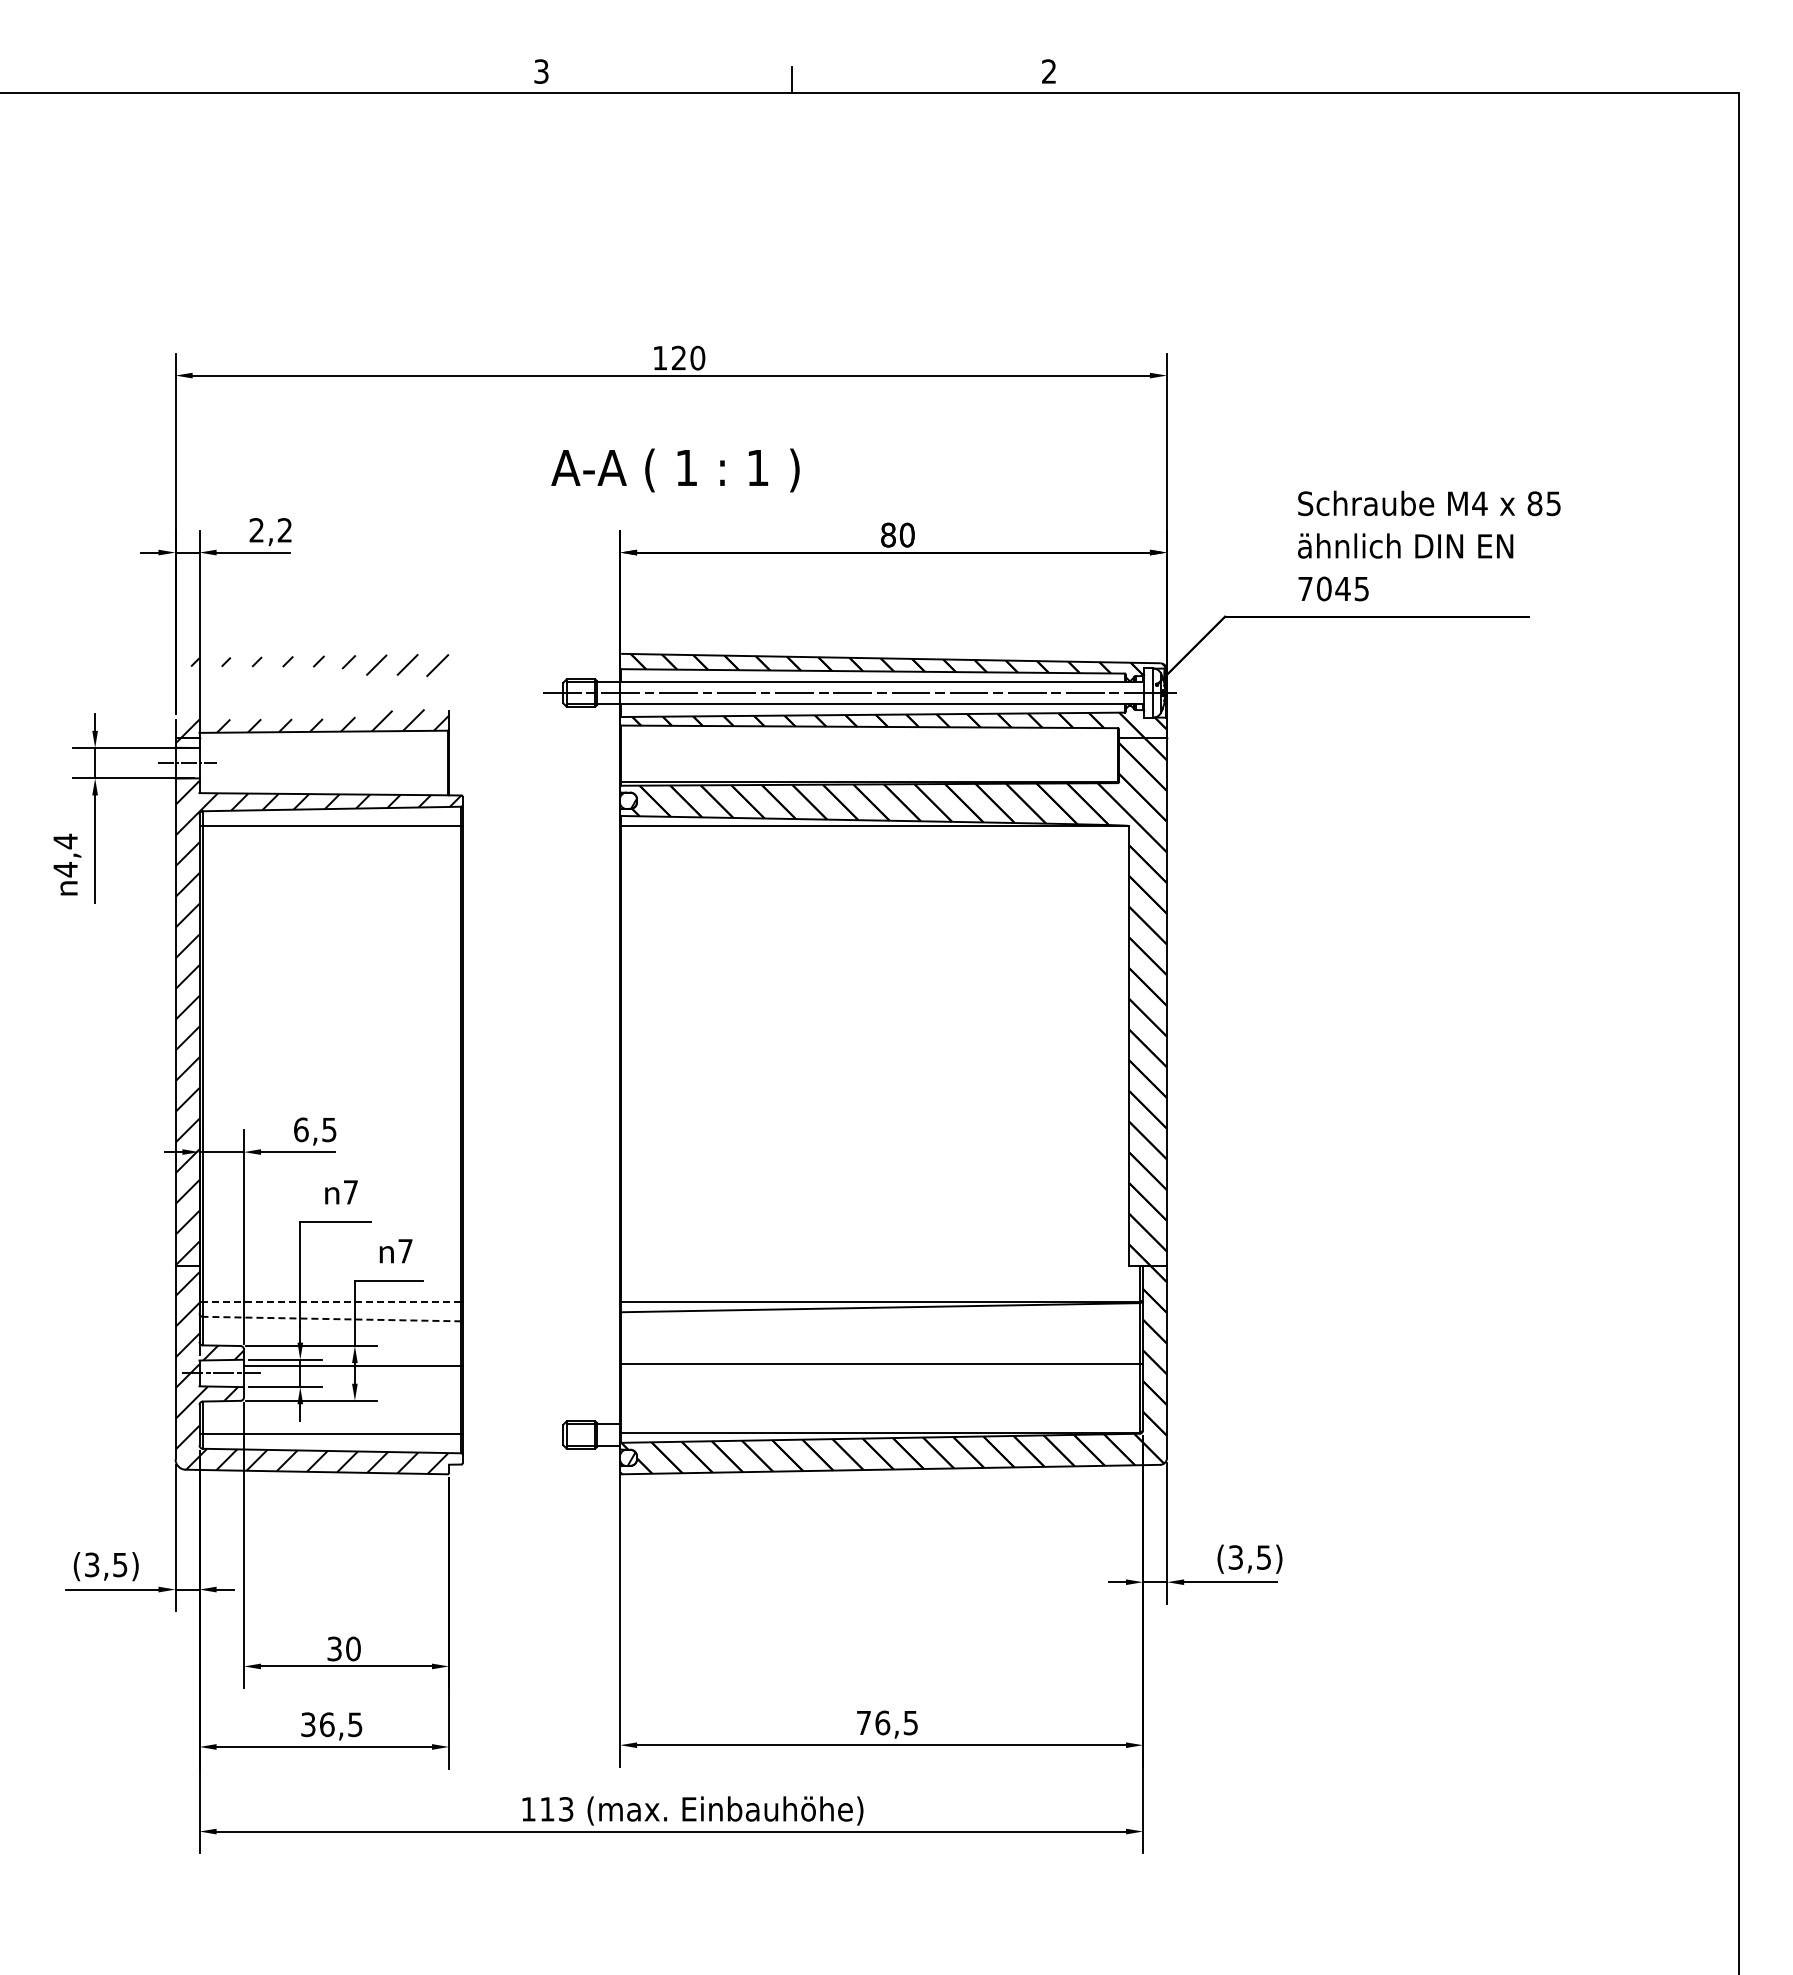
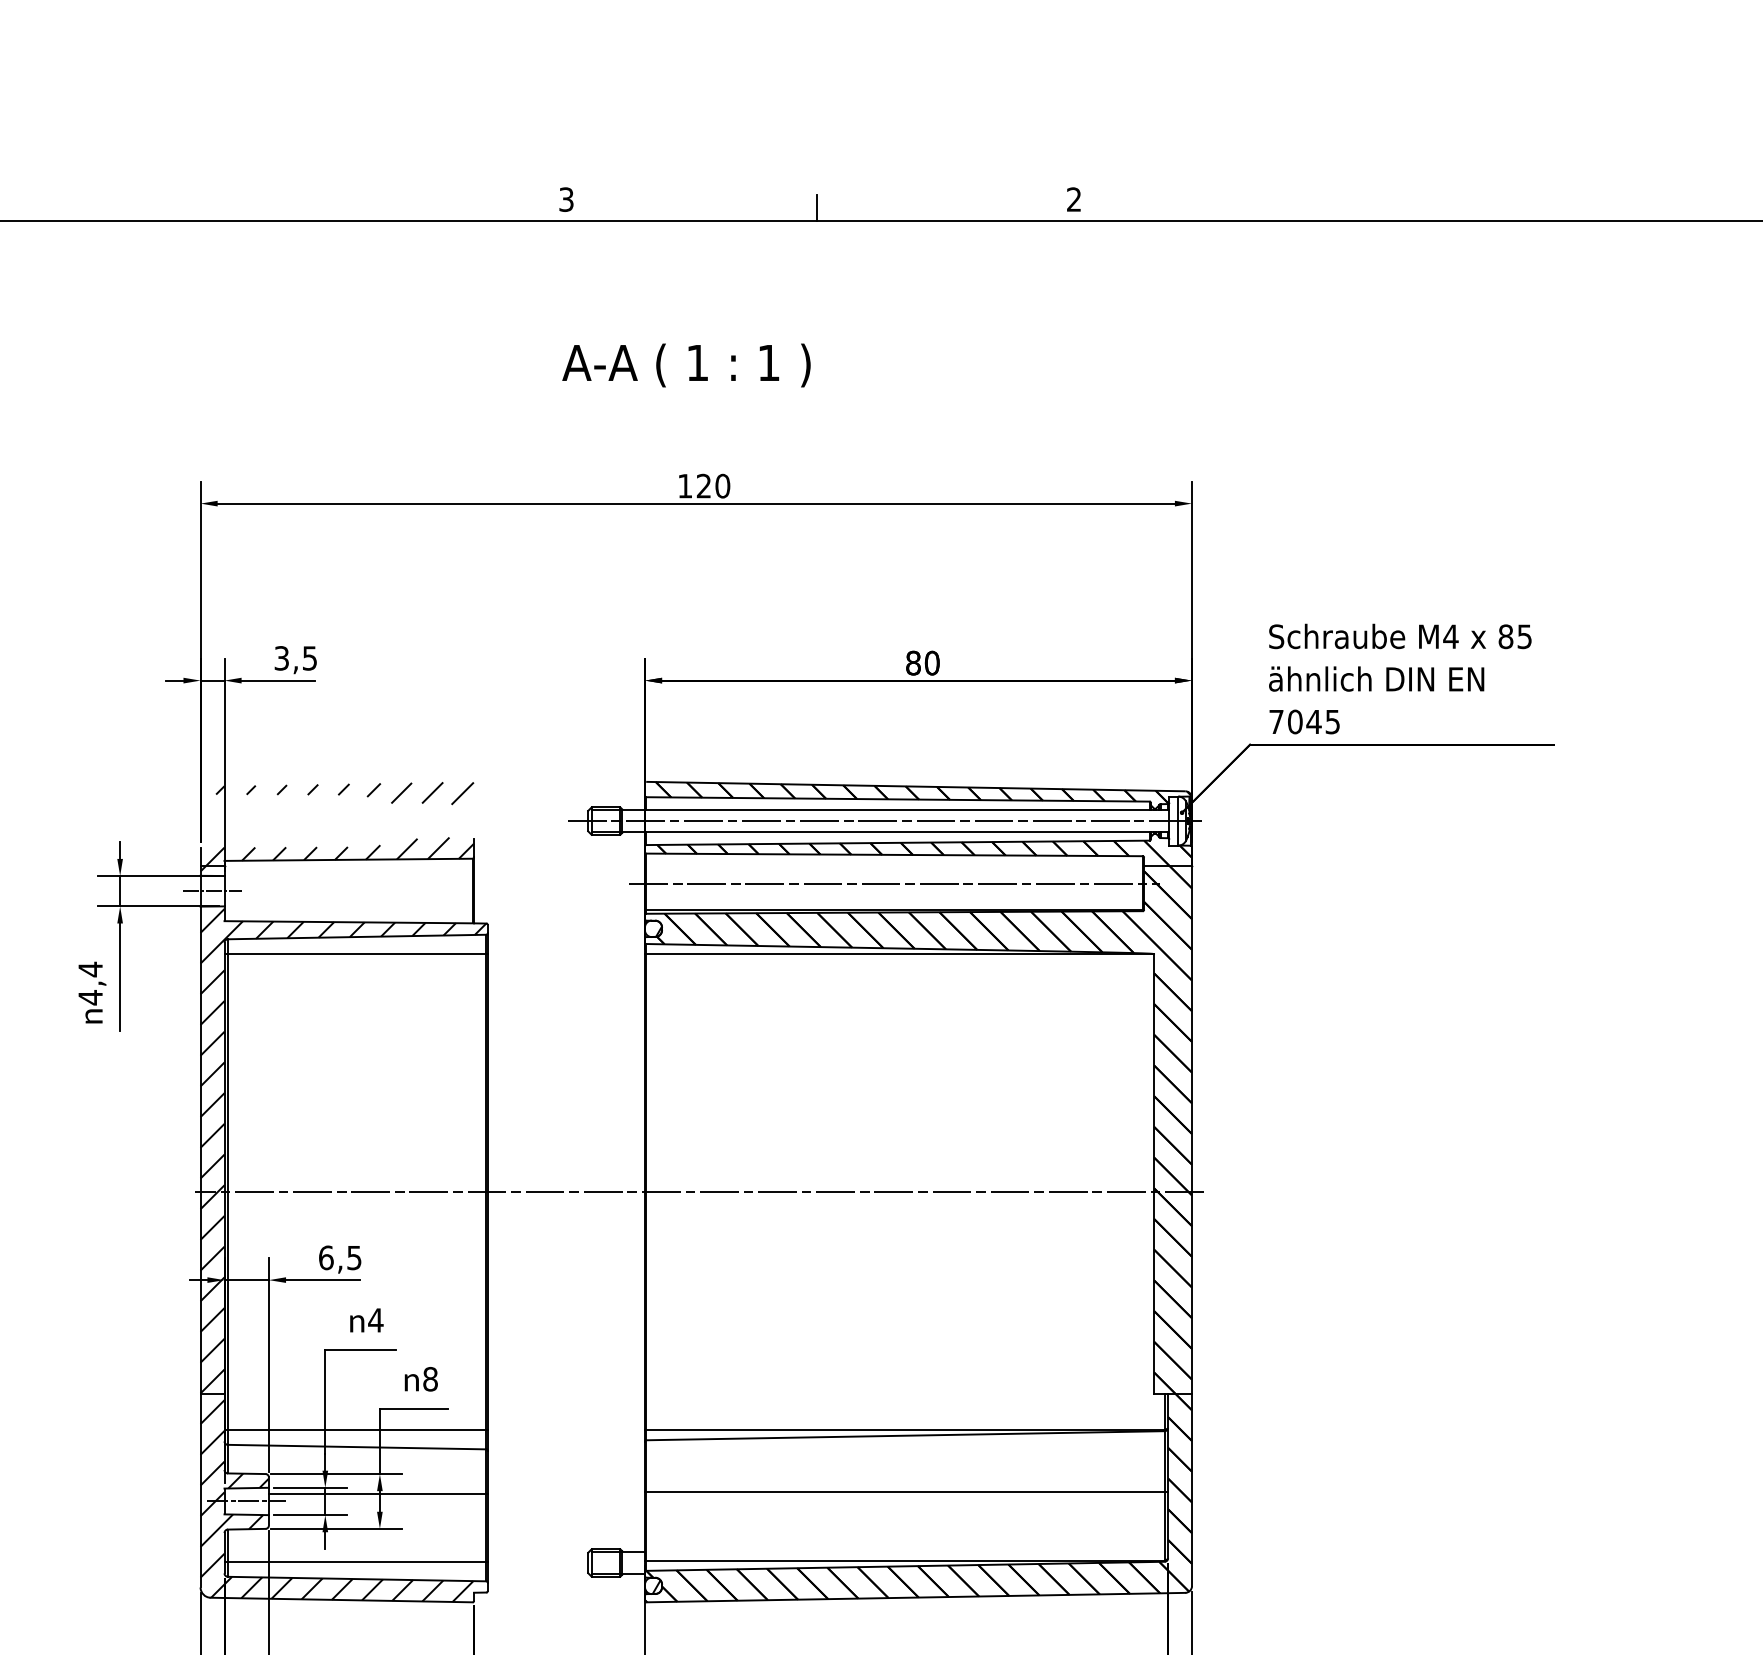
text: (675, 470) -> (686, 365), moved
text: (270, 530) -> (295, 658), 2,2 -> 3,5
text: (1429, 545) -> (1400, 678), moved
line: (869, 755) -> (894, 883), added
line: (673, 1064) -> (698, 1192), added
text: (350, 1192) -> (375, 1320), 7 -> 4
text: (405, 1250) -> (430, 1378), 7 -> 8
line: (331, 1302) -> (356, 1430), dashed -> solid
line: (331, 1319) -> (356, 1447), dashed -> solid

